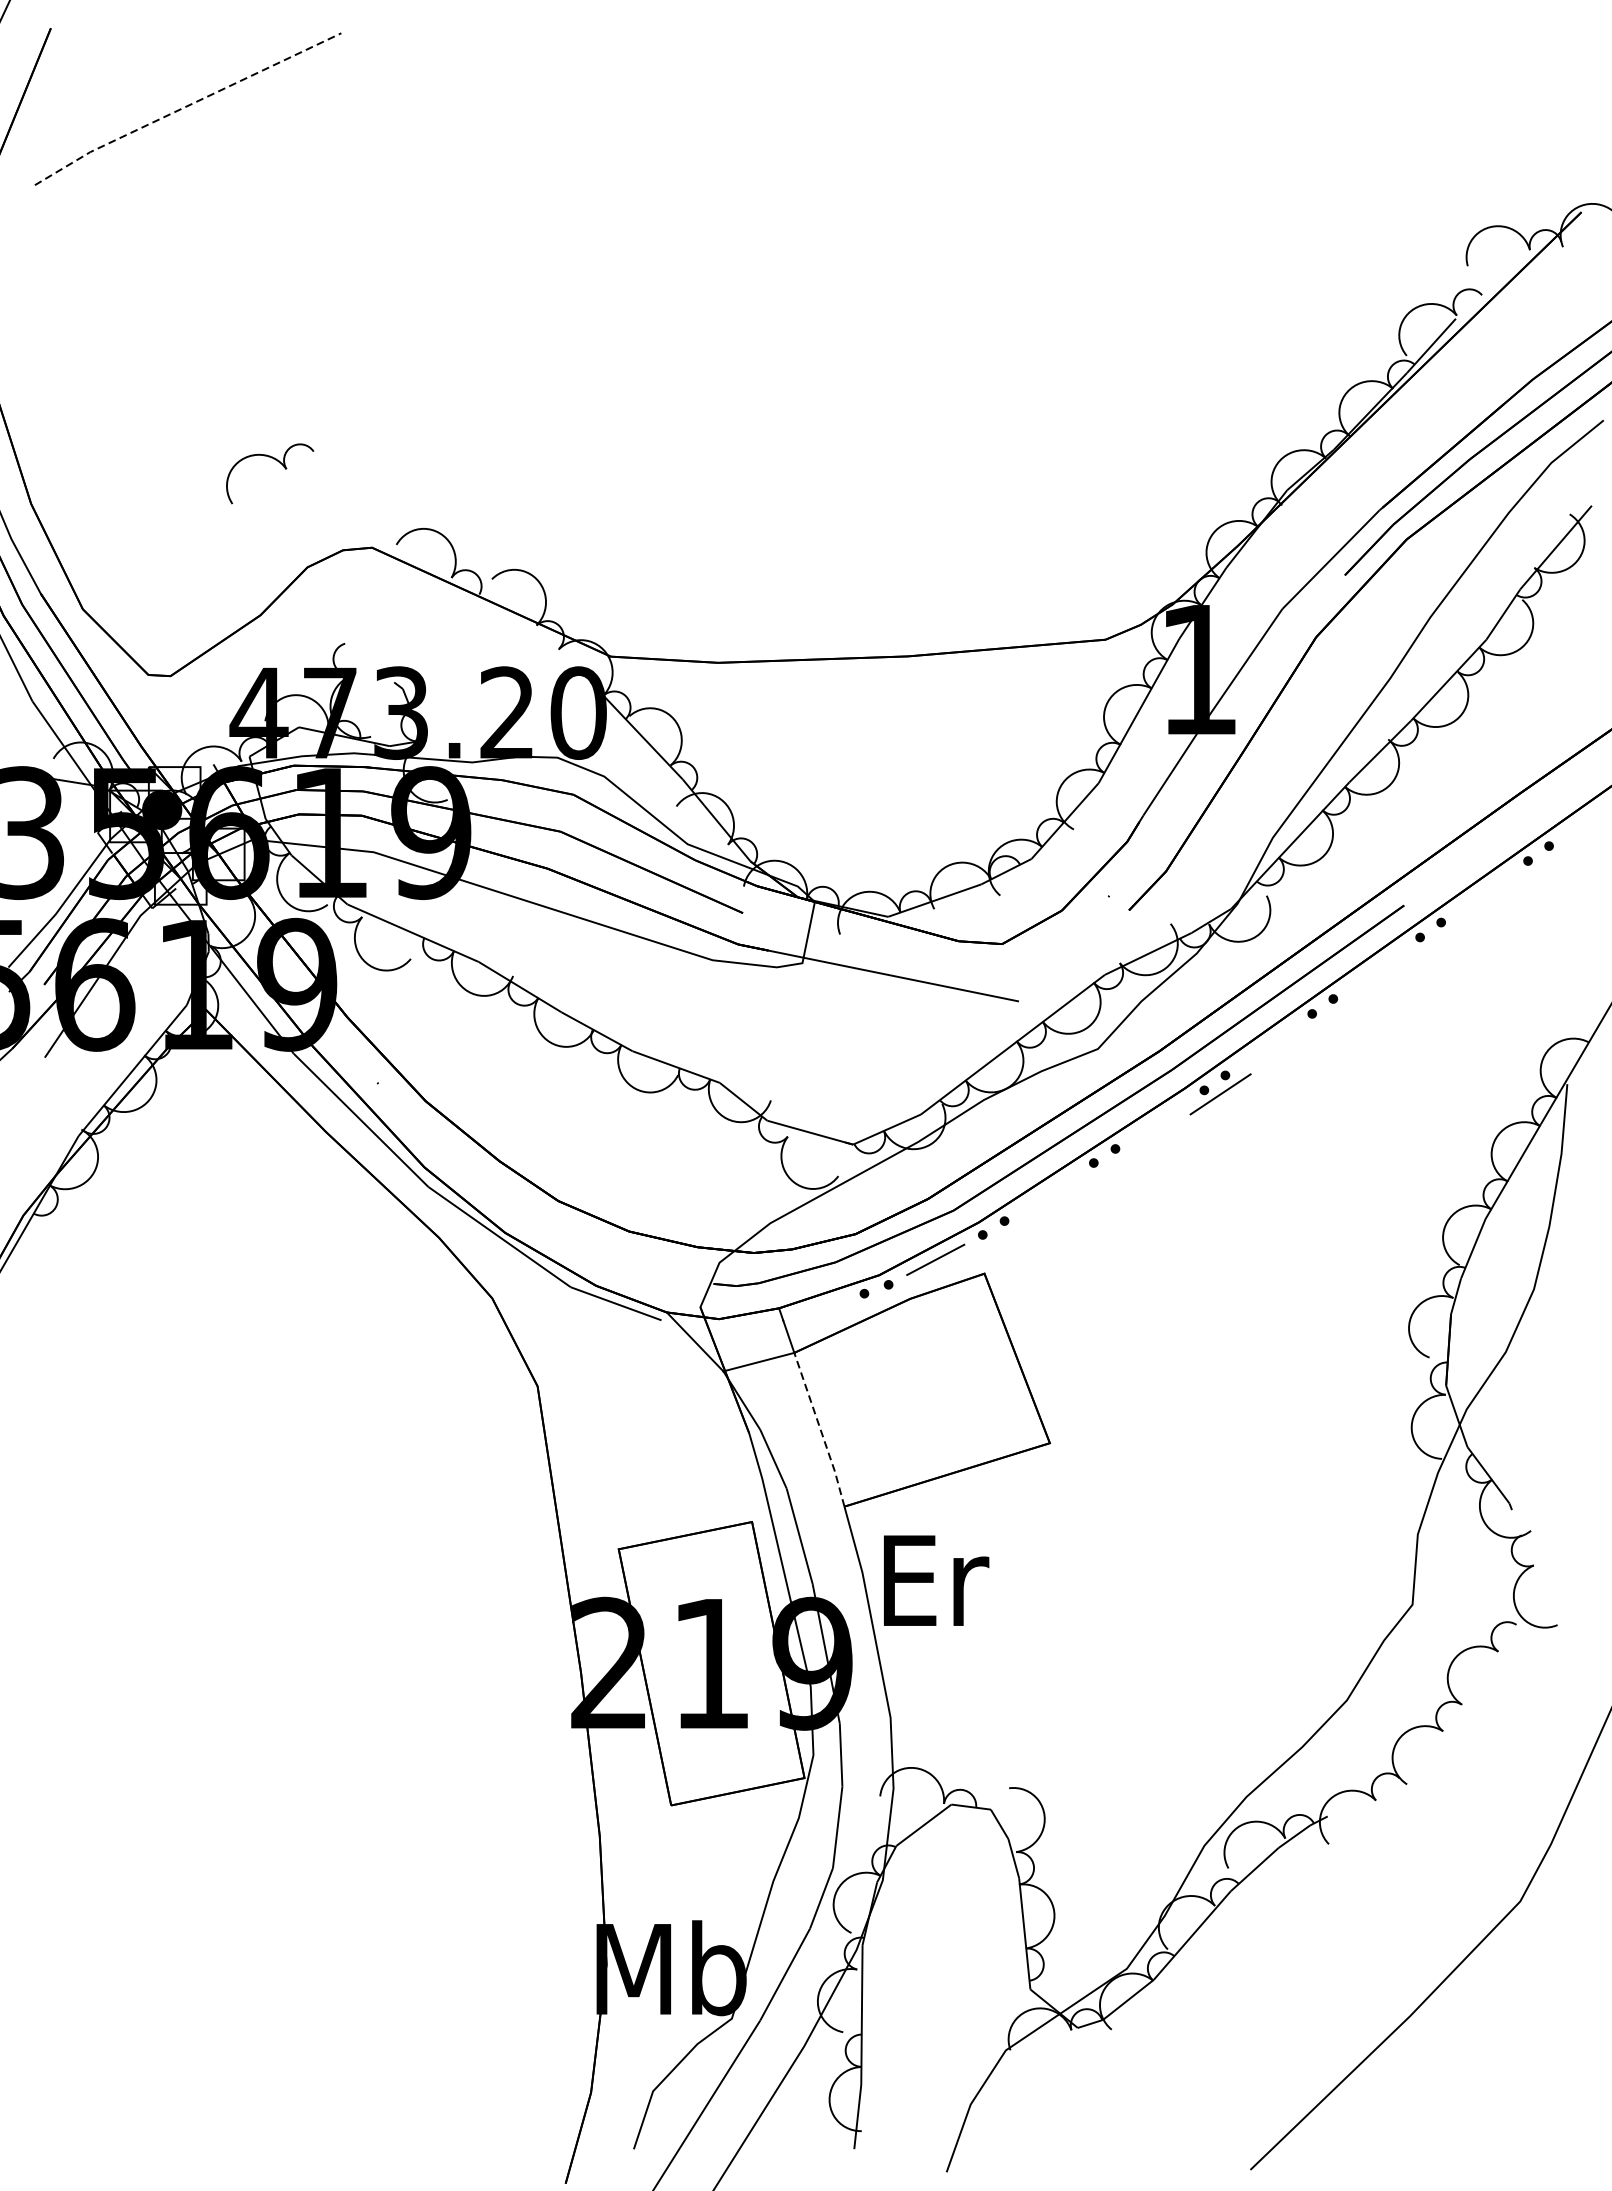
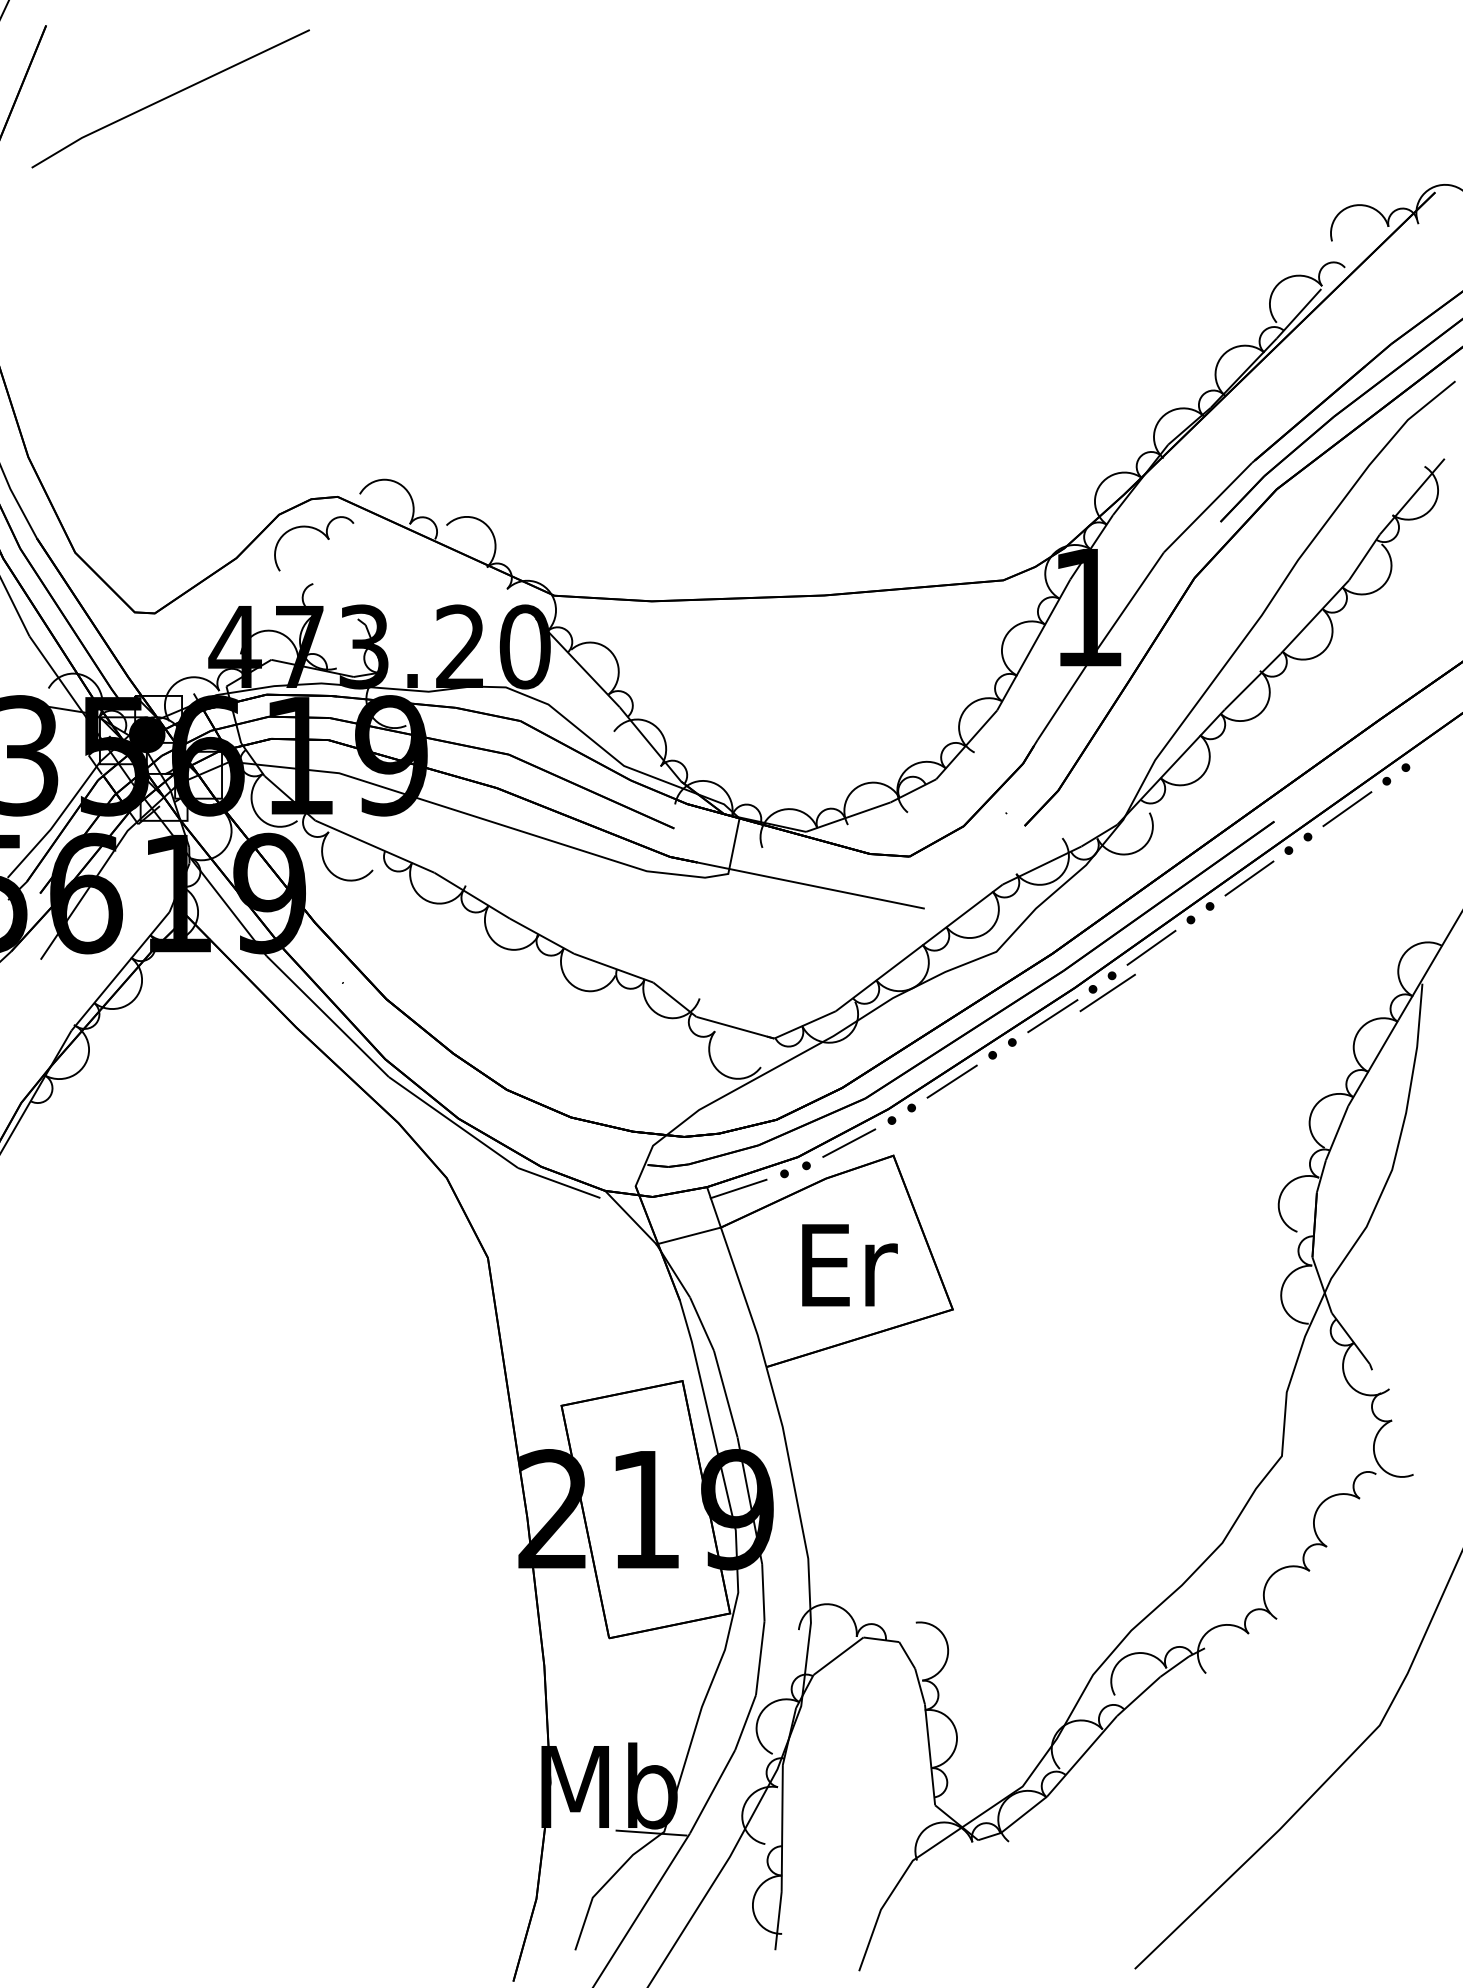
line: (186, 106) -> (169, 96), dashed -> solid
part: (278, 462) -> (321, 533), moved
line: (1484, 892) -> (1347, 809), added
line: (1376, 968) -> (1249, 878), added
line: (1268, 1044) -> (1151, 947), added
line: (1159, 1120) -> (1052, 1016), added
line: (1048, 1191) -> (951, 1081), added
line: (813, 1309) -> (738, 1188), added
line: (820, 1429) -> (744, 1297), dashed -> solid
text: (936, 1580) -> (849, 1265), moved
line: (717, 2019) -> (651, 1832), added

